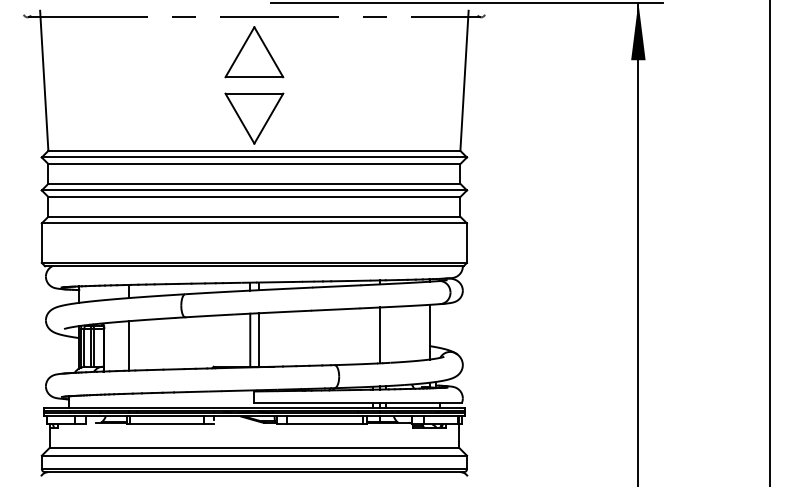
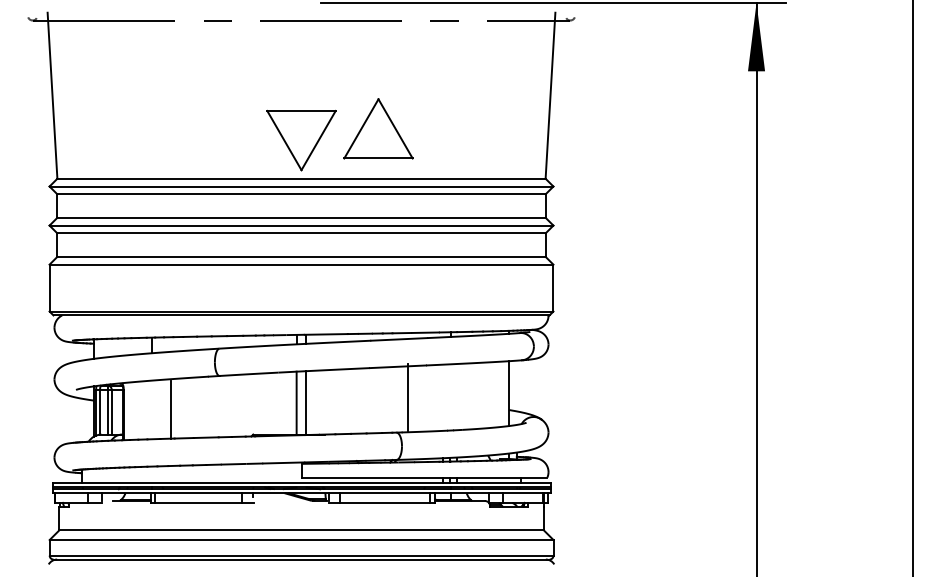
part: (254, 51) -> (378, 128), moved
line: (380, 335) -> (407, 397), moved
line: (128, 345) -> (171, 409), moved

